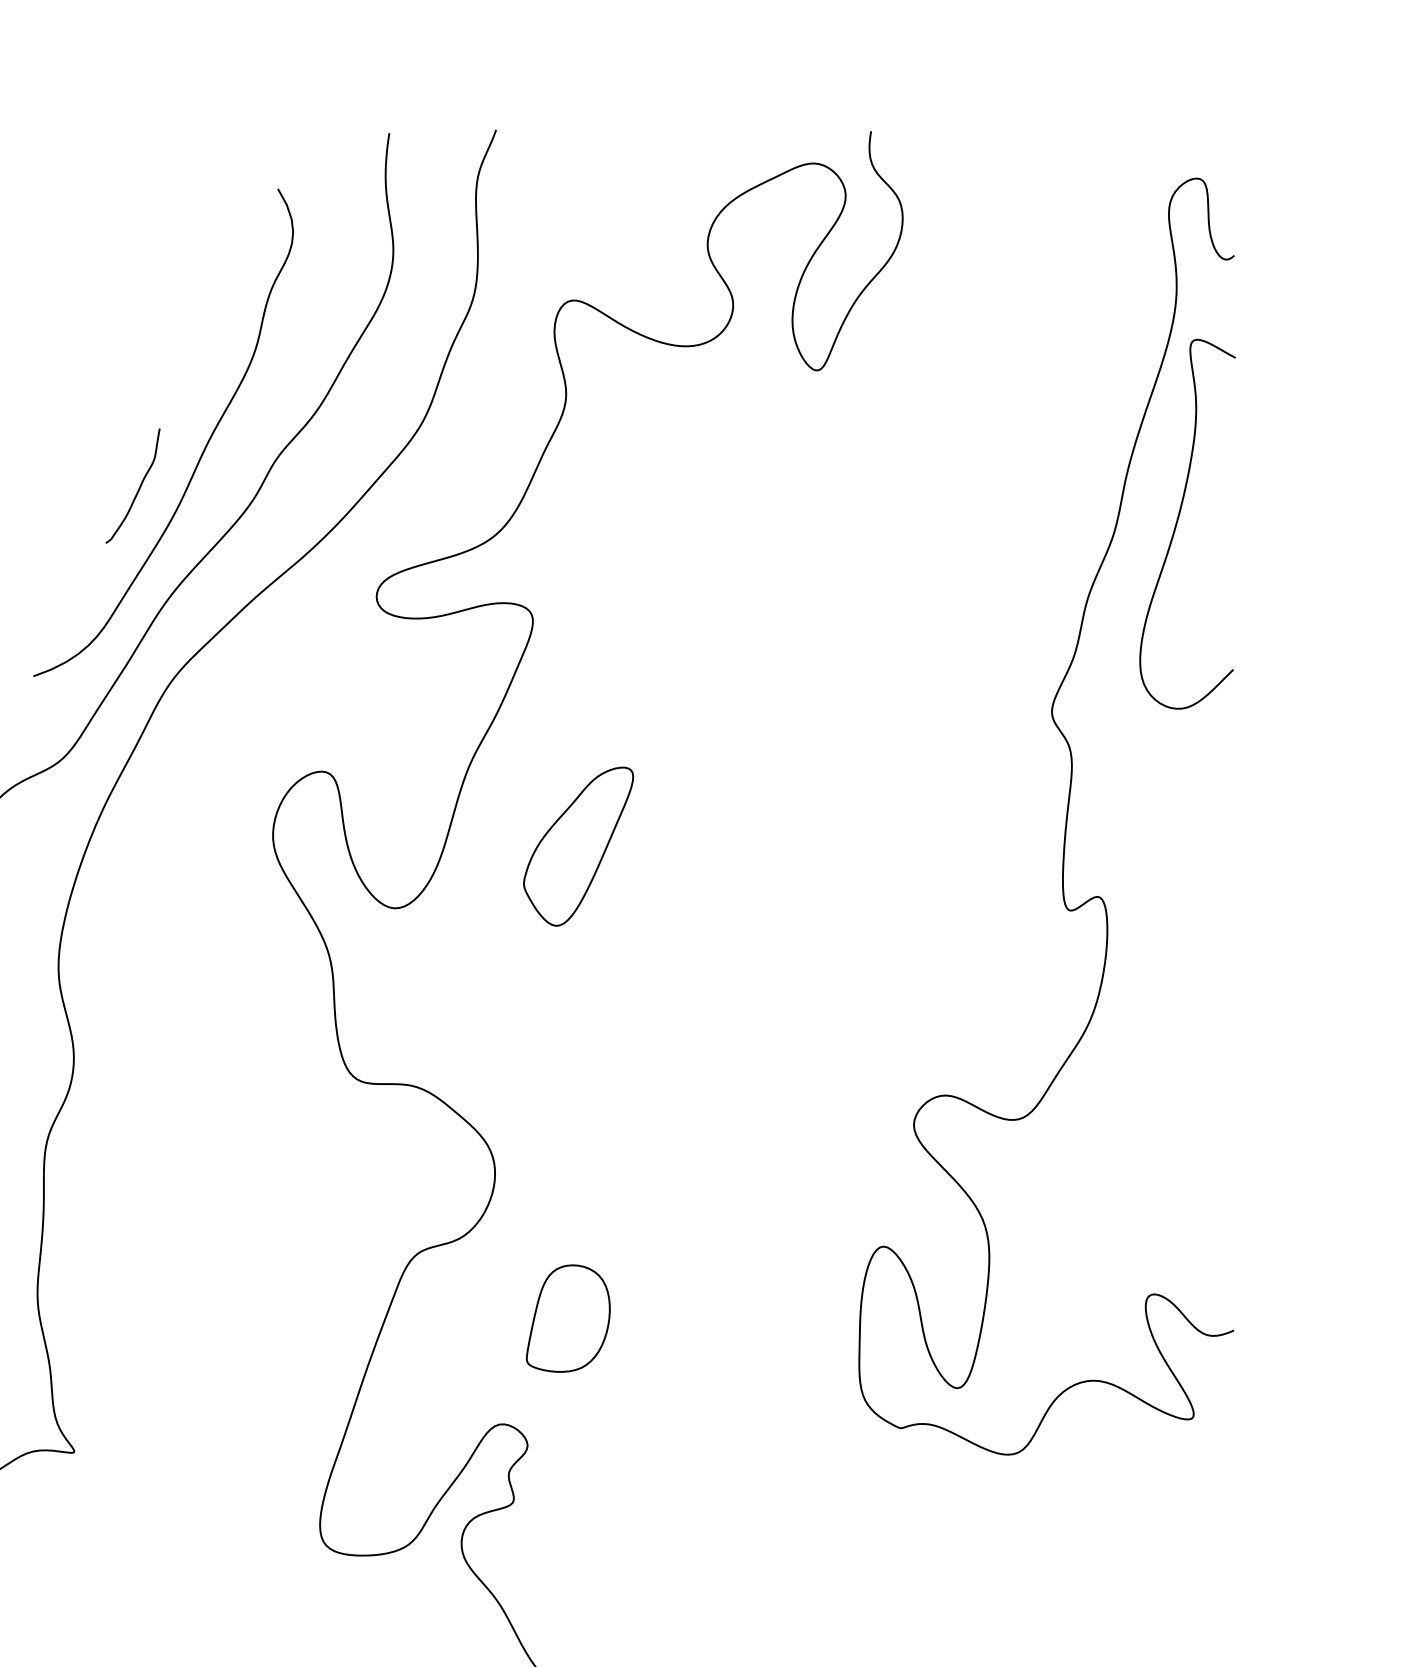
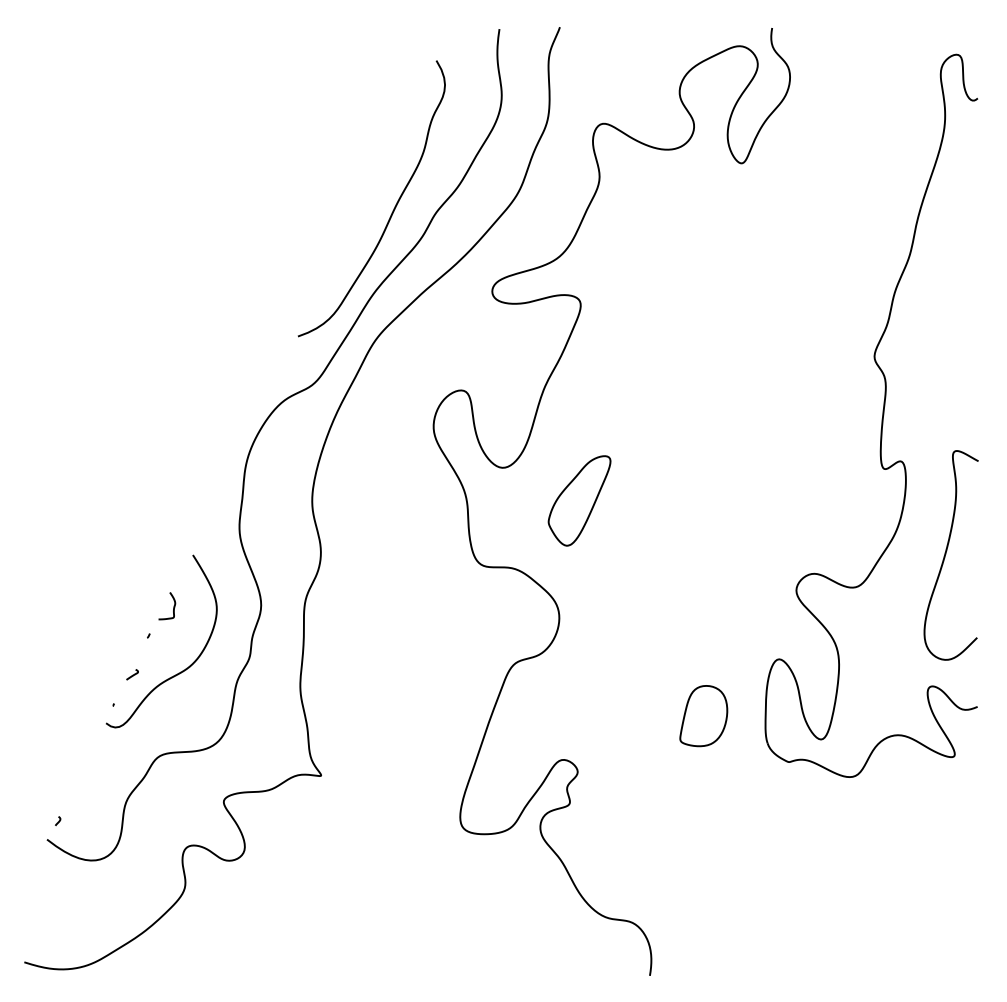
curve: (138, 485) -> (357, 228), removed
curve: (1179, 522) -> (946, 554), moved
part: (578, 845) -> (579, 500), moved
part: (567, 1319) -> (703, 716), moved

